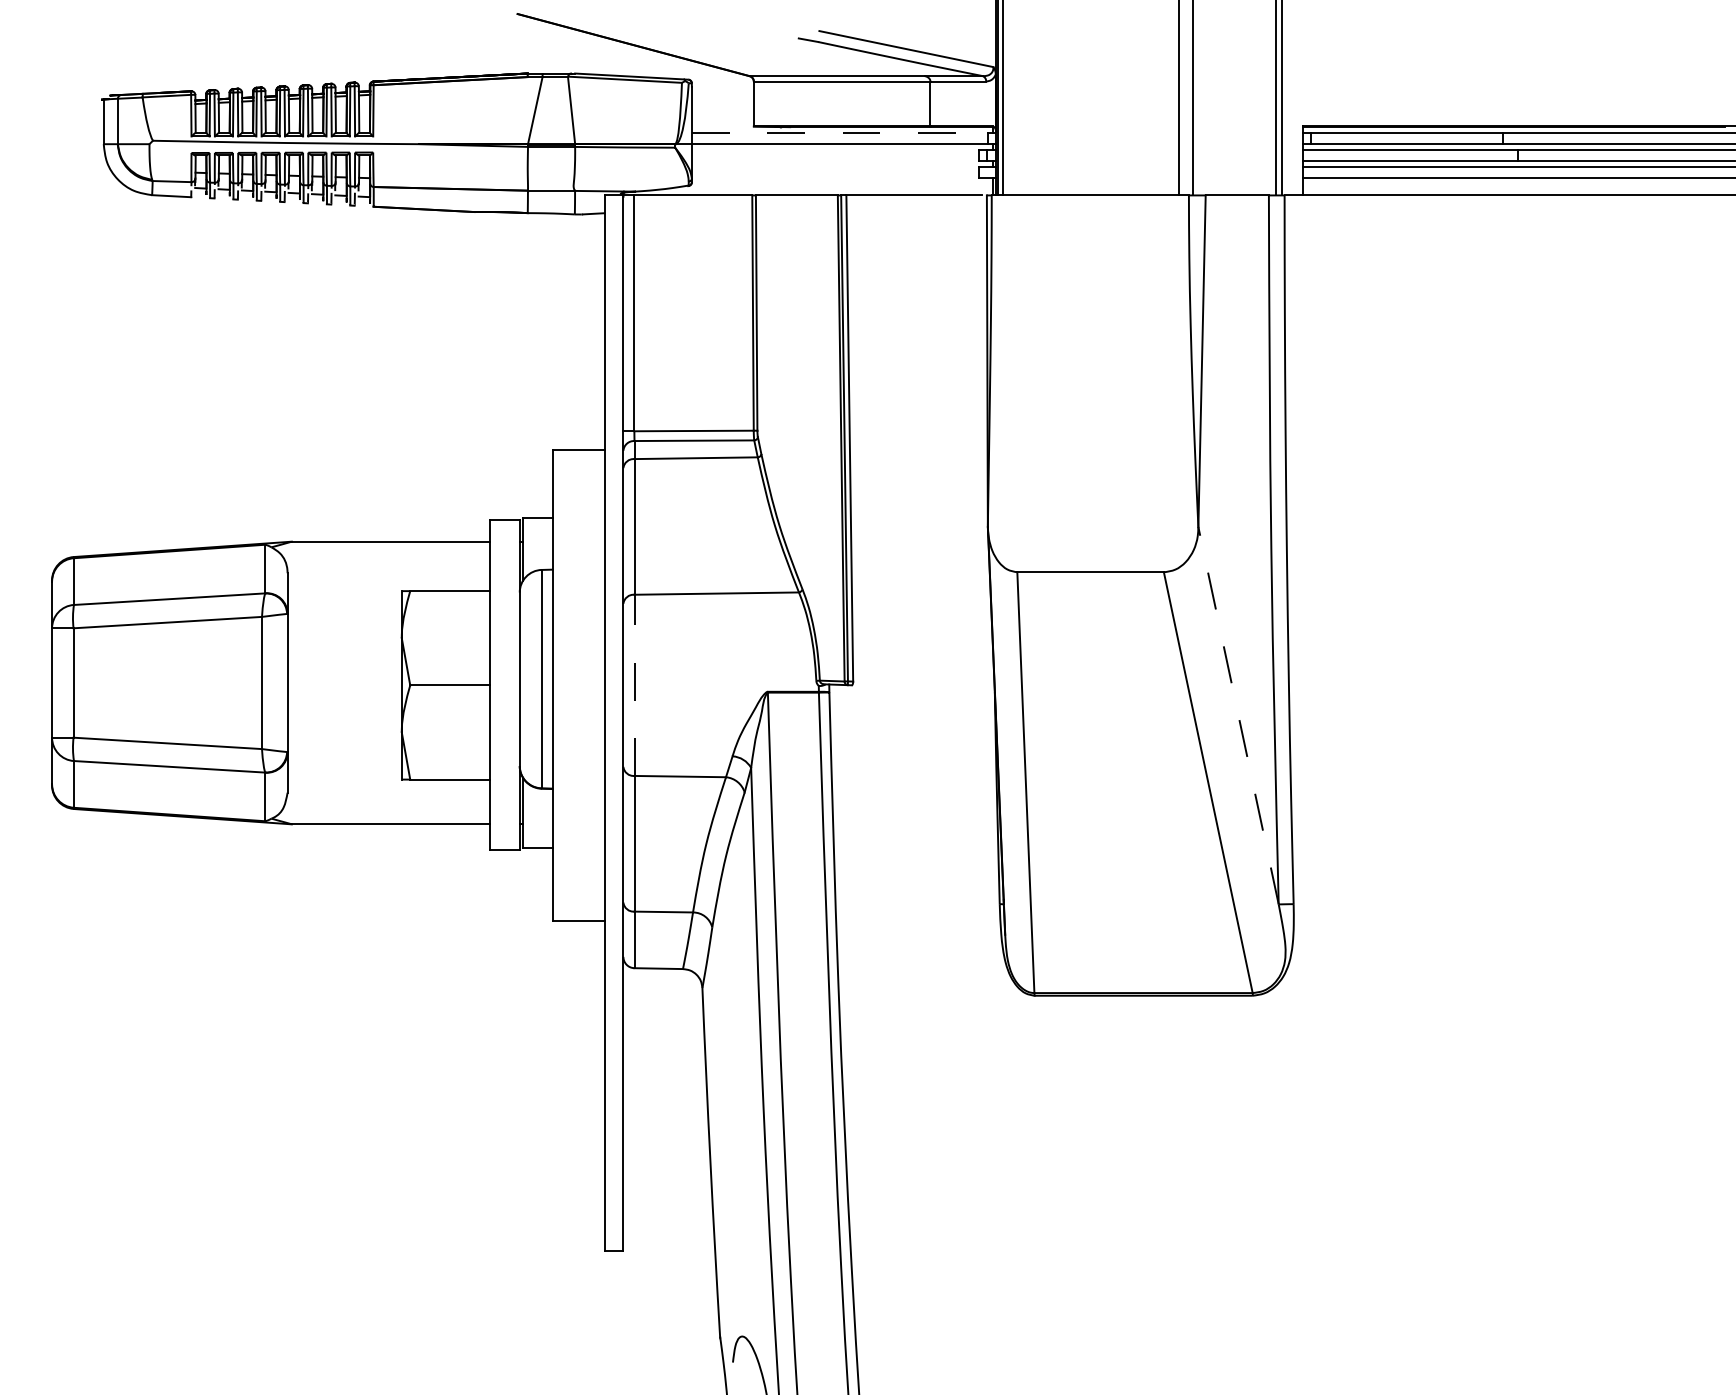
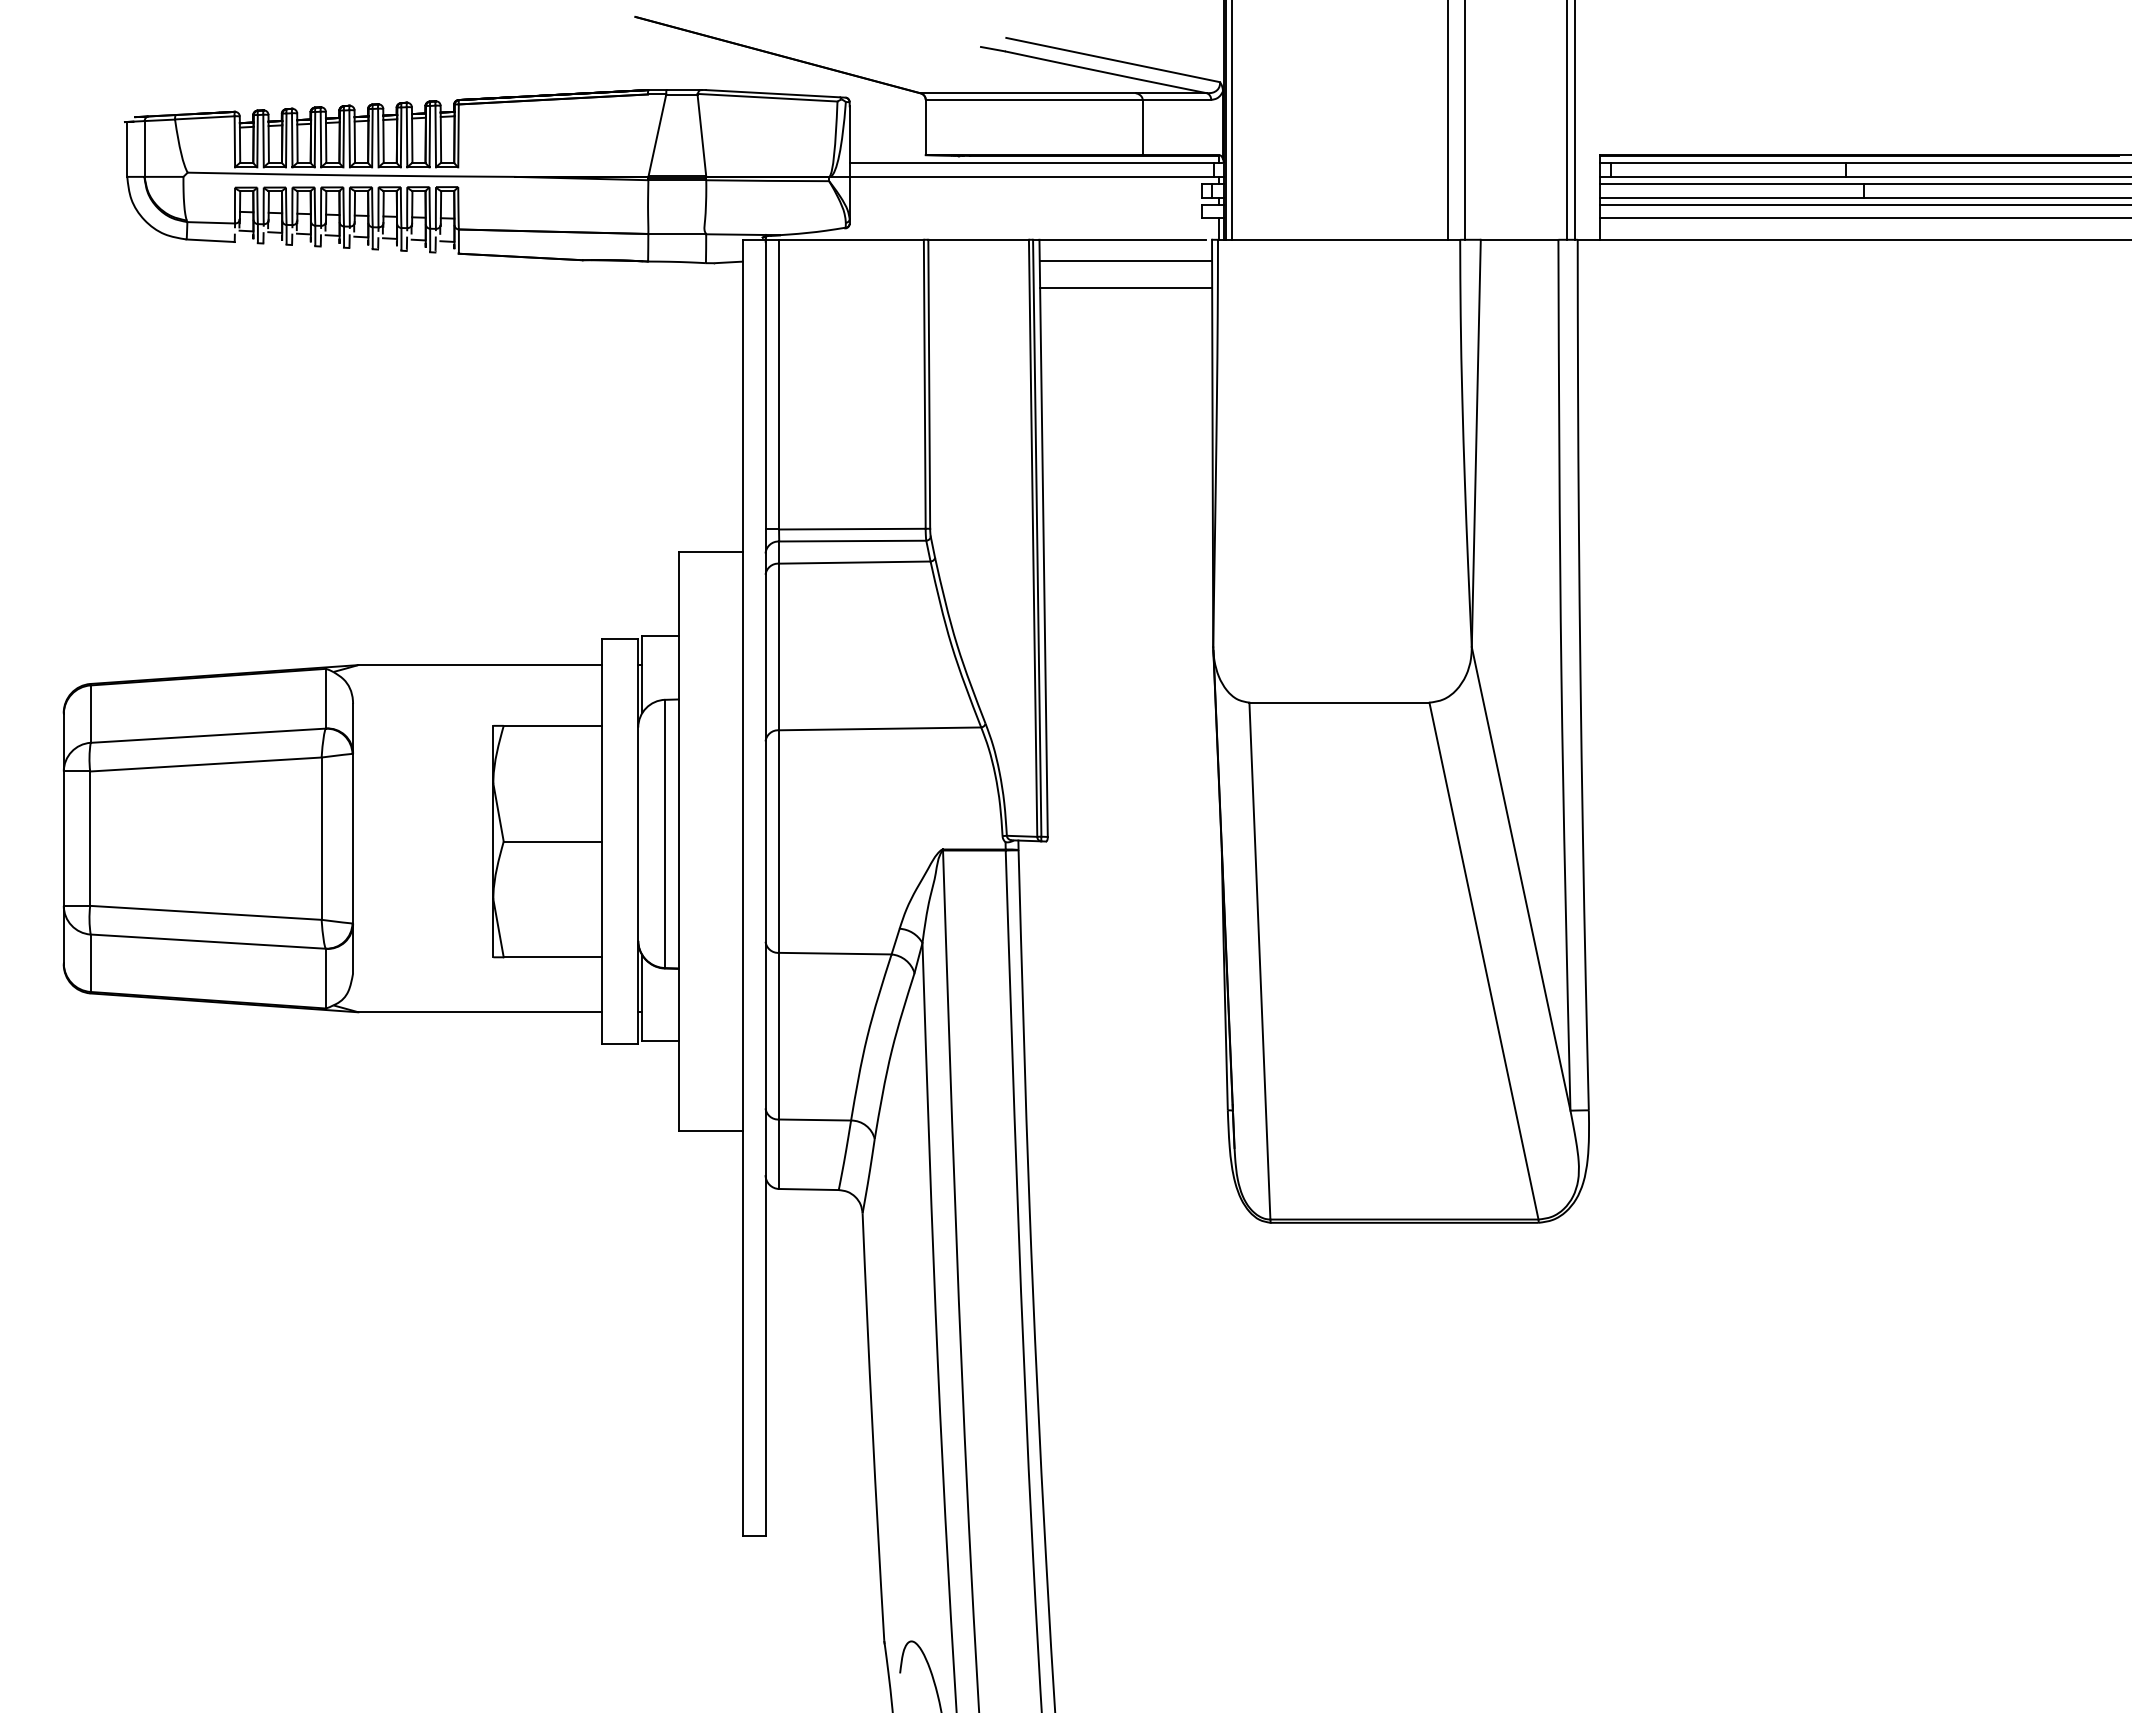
line: (840, 132) -> (1032, 162), dashed -> solid
line: (916, 212) -> (1125, 260), added
line: (916, 235) -> (1125, 289), added
line: (634, 685) -> (779, 841), dashed -> solid
line: (1238, 715) -> (1521, 878), dashed -> solid

